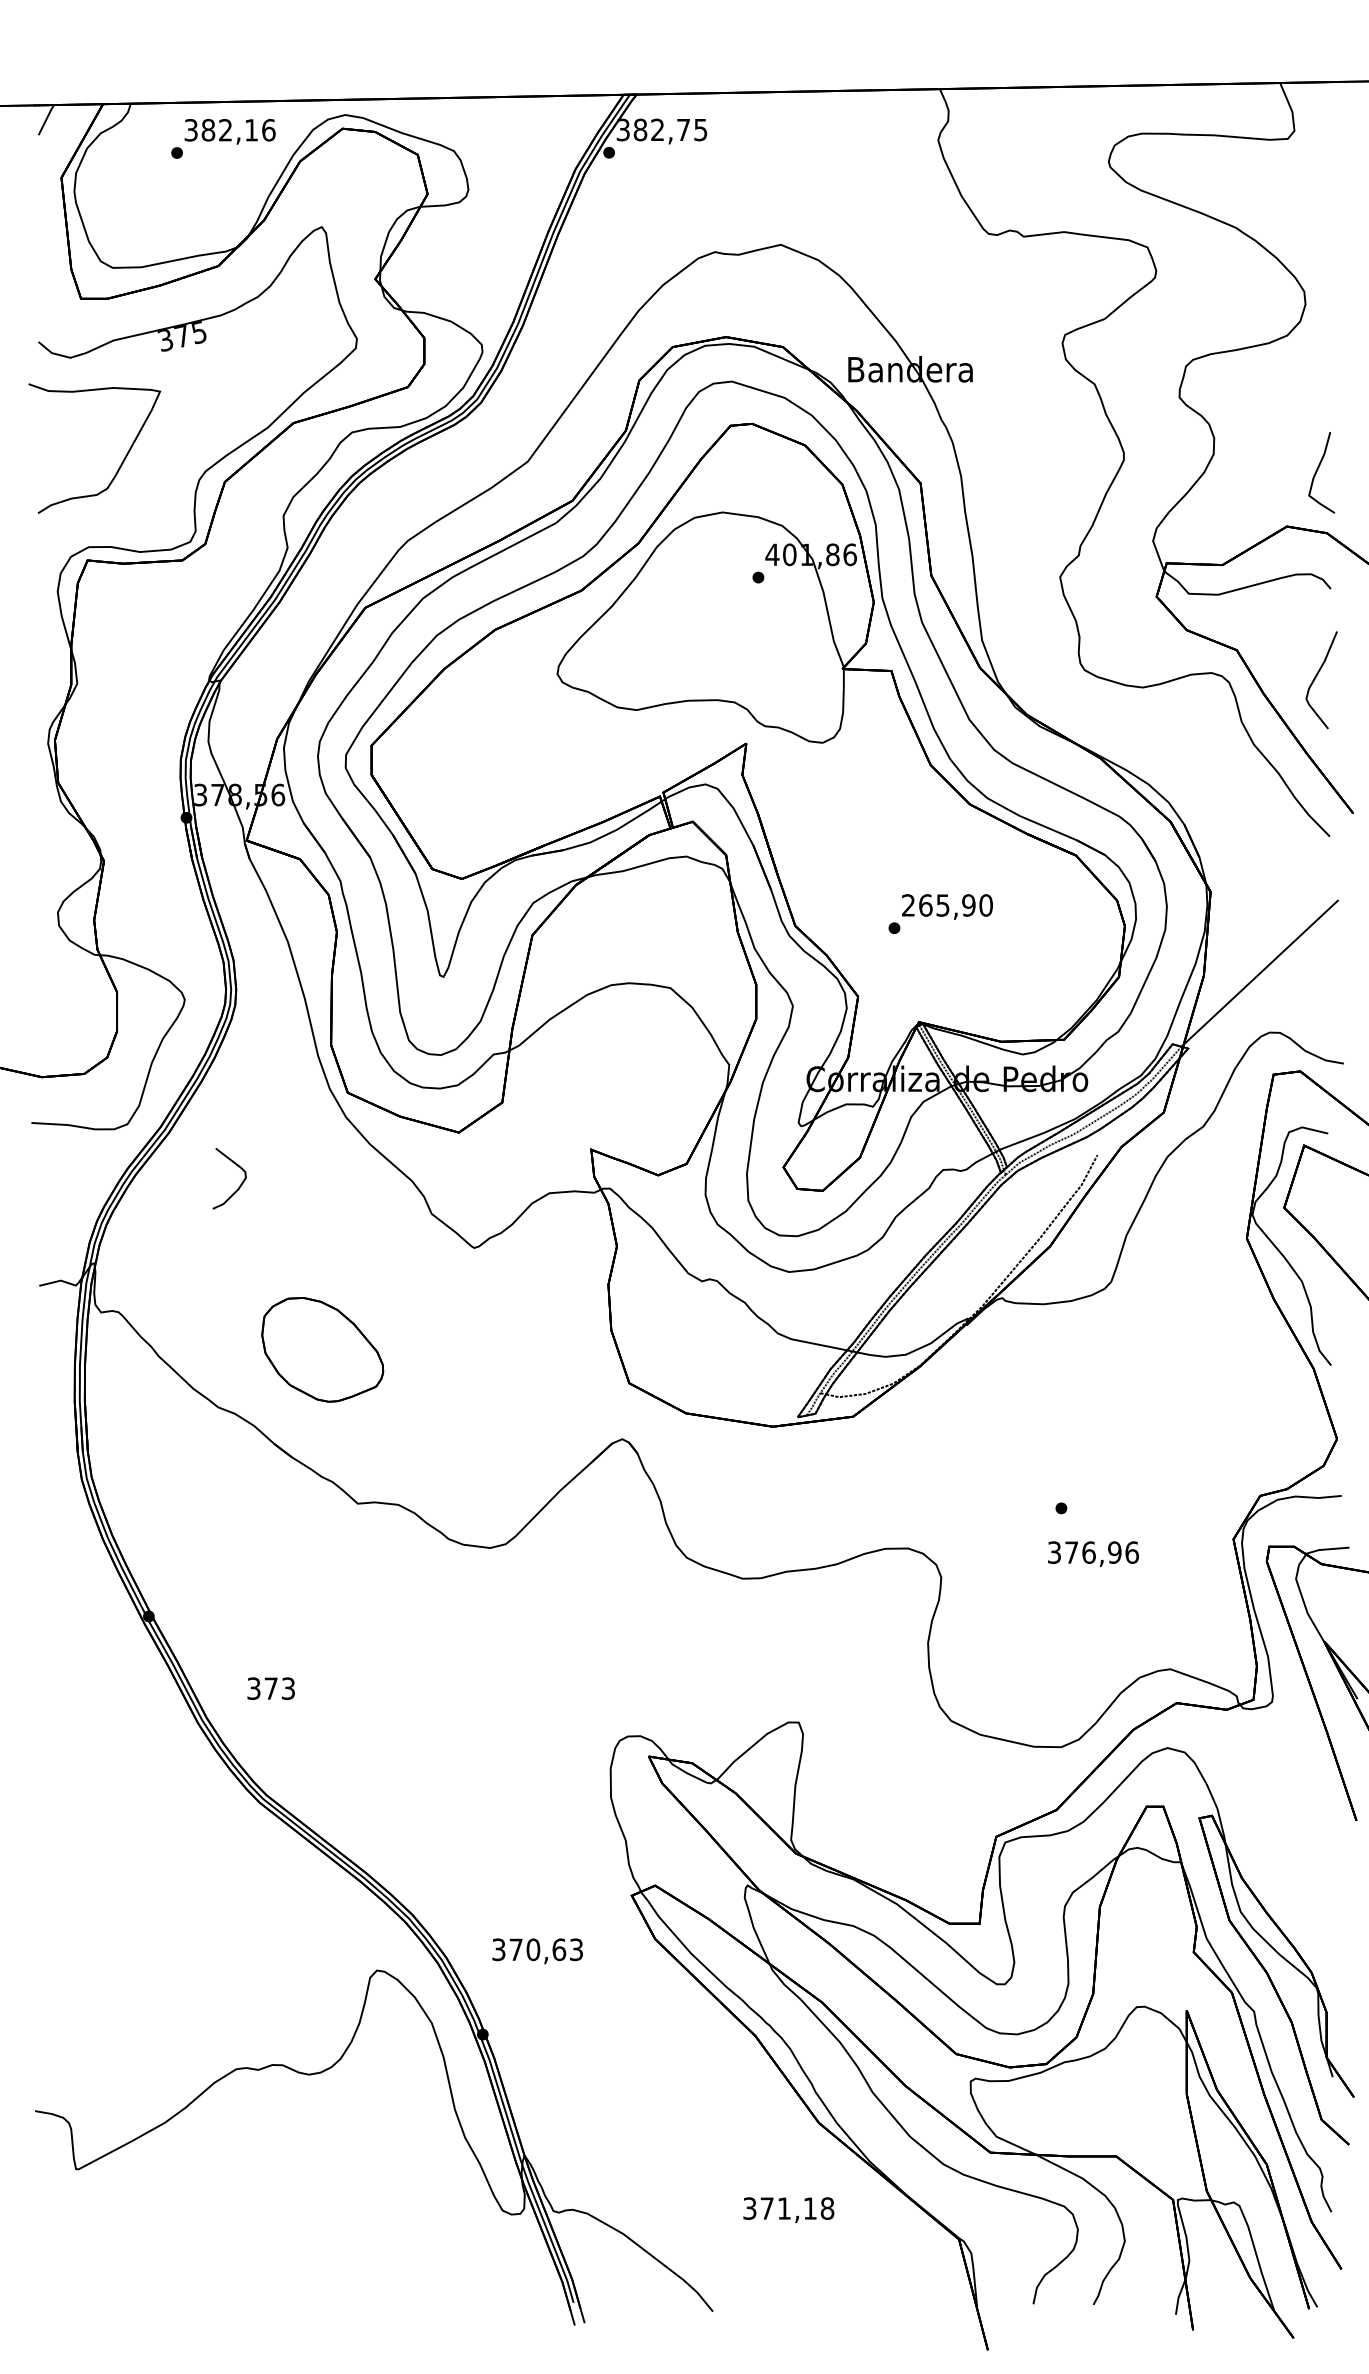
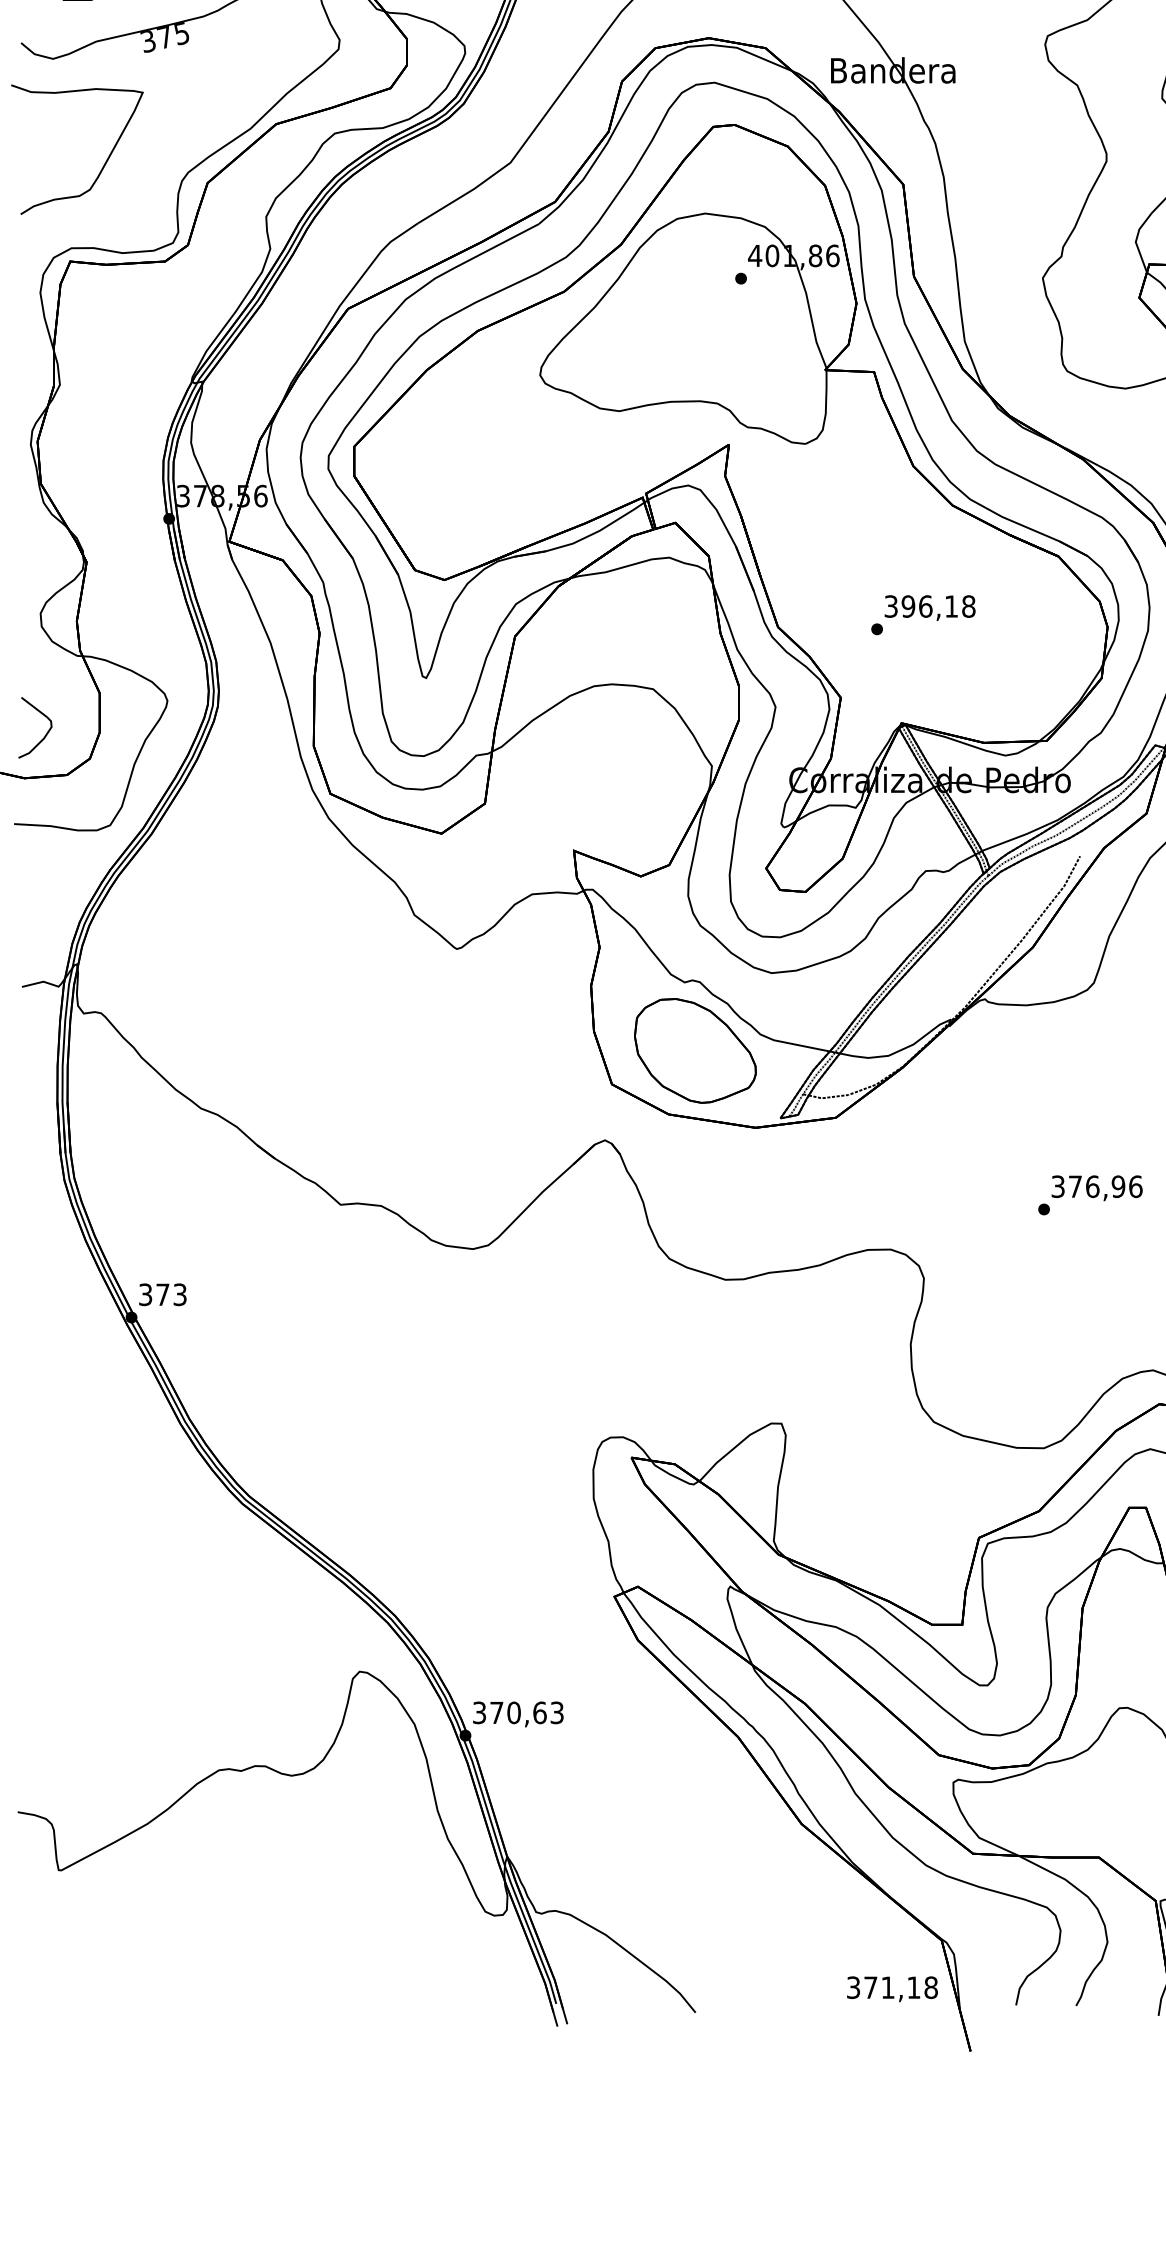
text: (947, 905) -> (930, 606), 265,90 -> 396,18
part: (239, 1185) -> (45, 734), moved
part: (322, 1349) -> (695, 1050), moved
text: (1093, 1554) -> (1097, 1188), moved
text: (270, 1688) -> (162, 1294), moved
text: (537, 1951) -> (518, 1714), moved
text: (788, 2209) -> (892, 1988), moved

